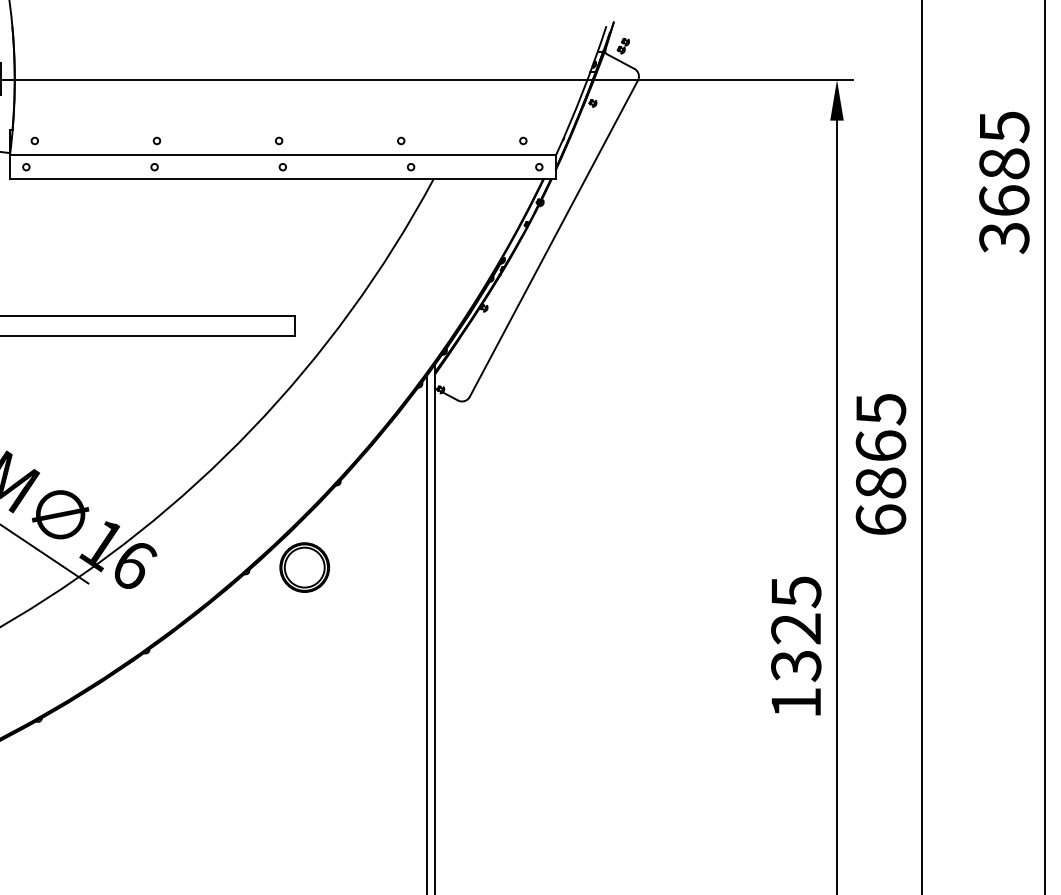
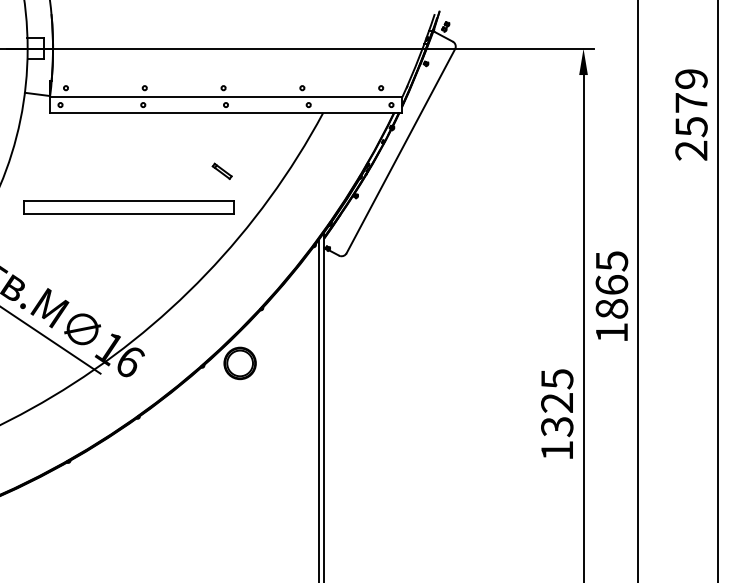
text: (1004, 183) -> (691, 115), 3685 -> 2579
part: (275, 268) -> (221, 170), added
text: (880, 519) -> (611, 332), 6865 -> 1865

